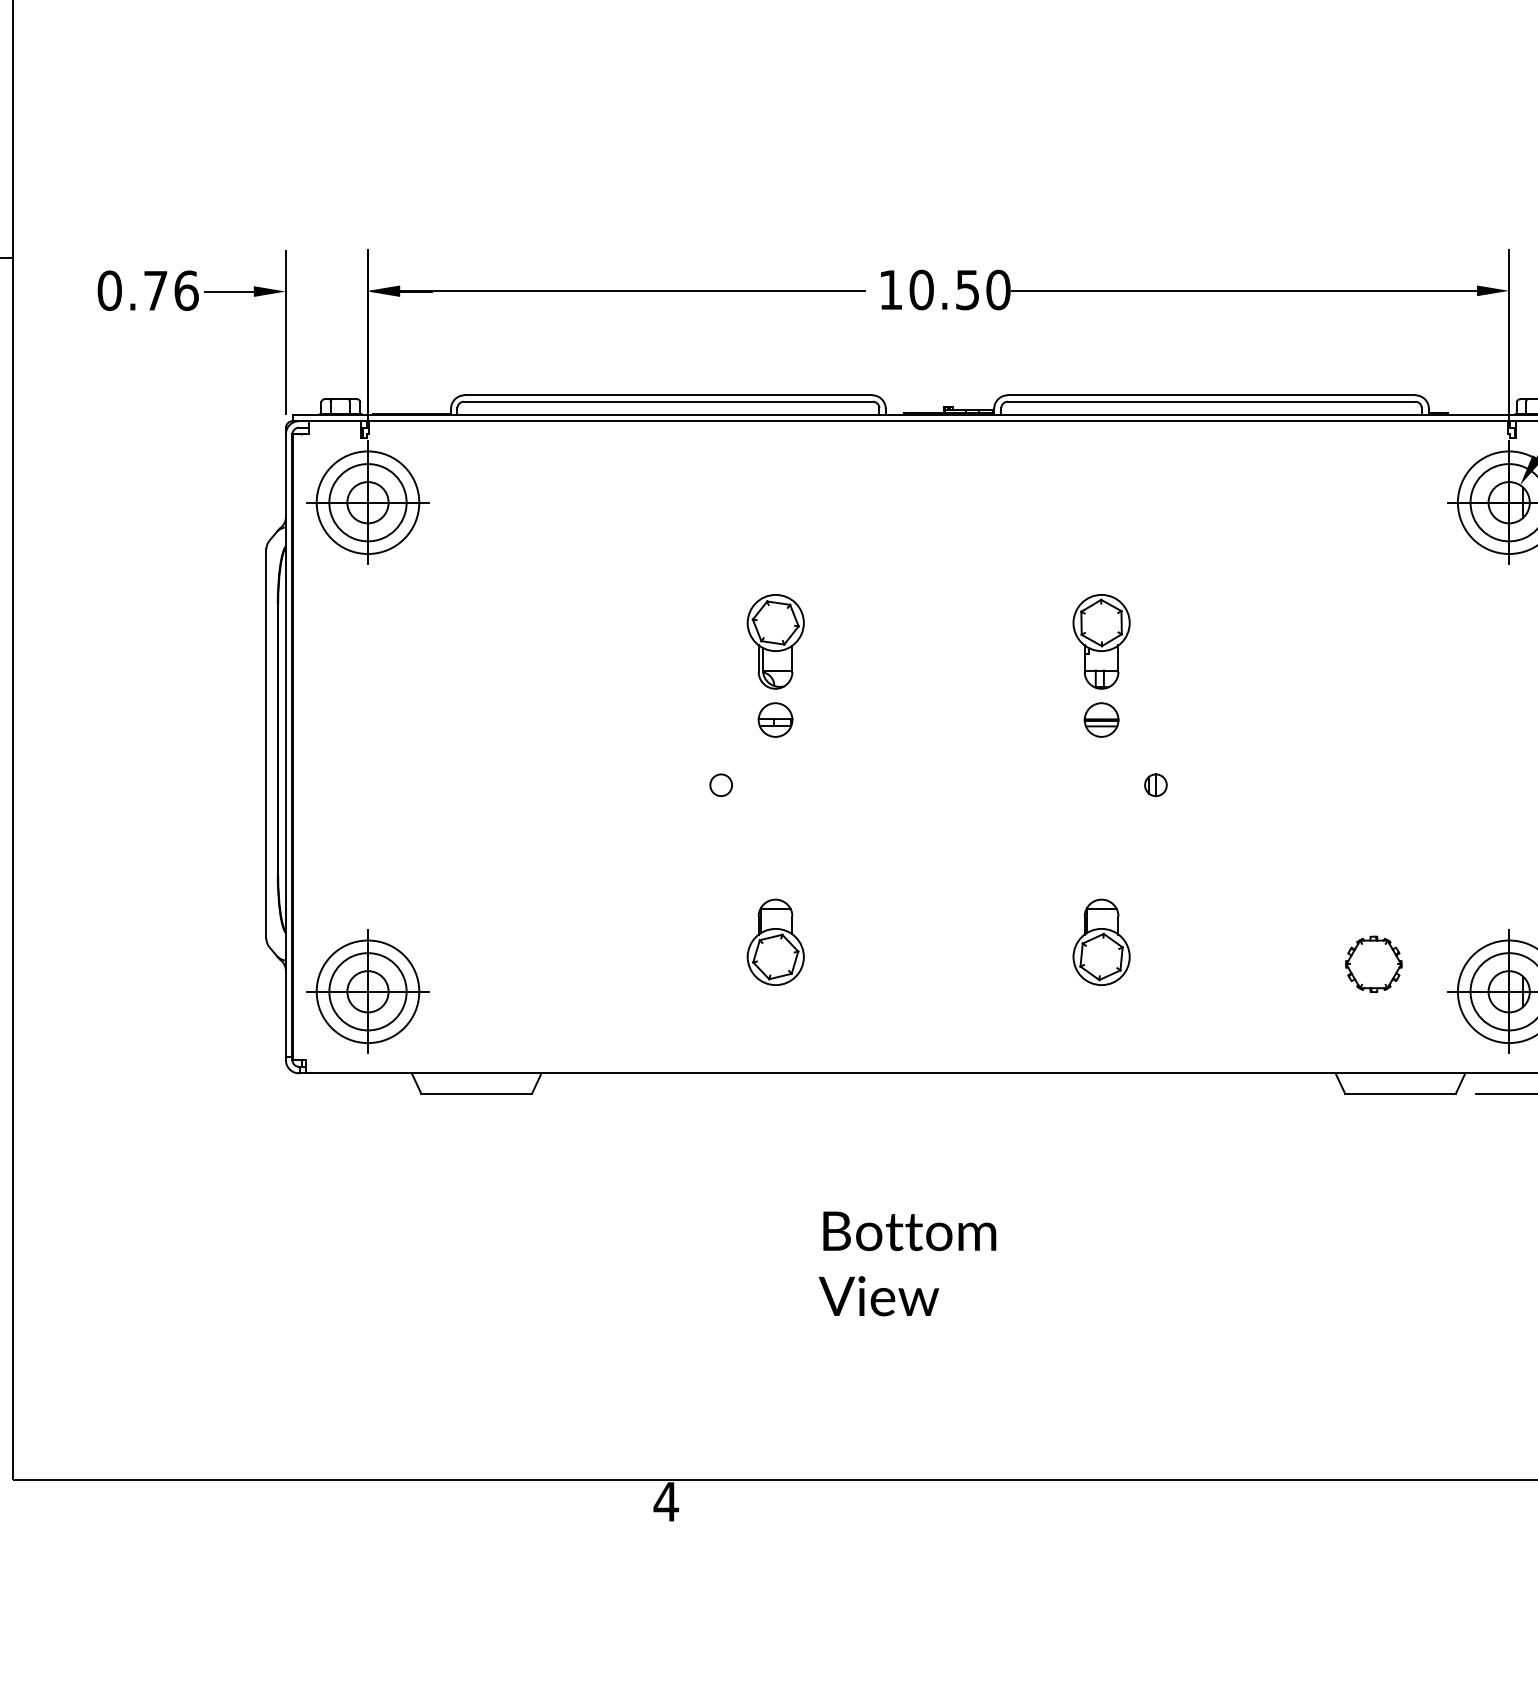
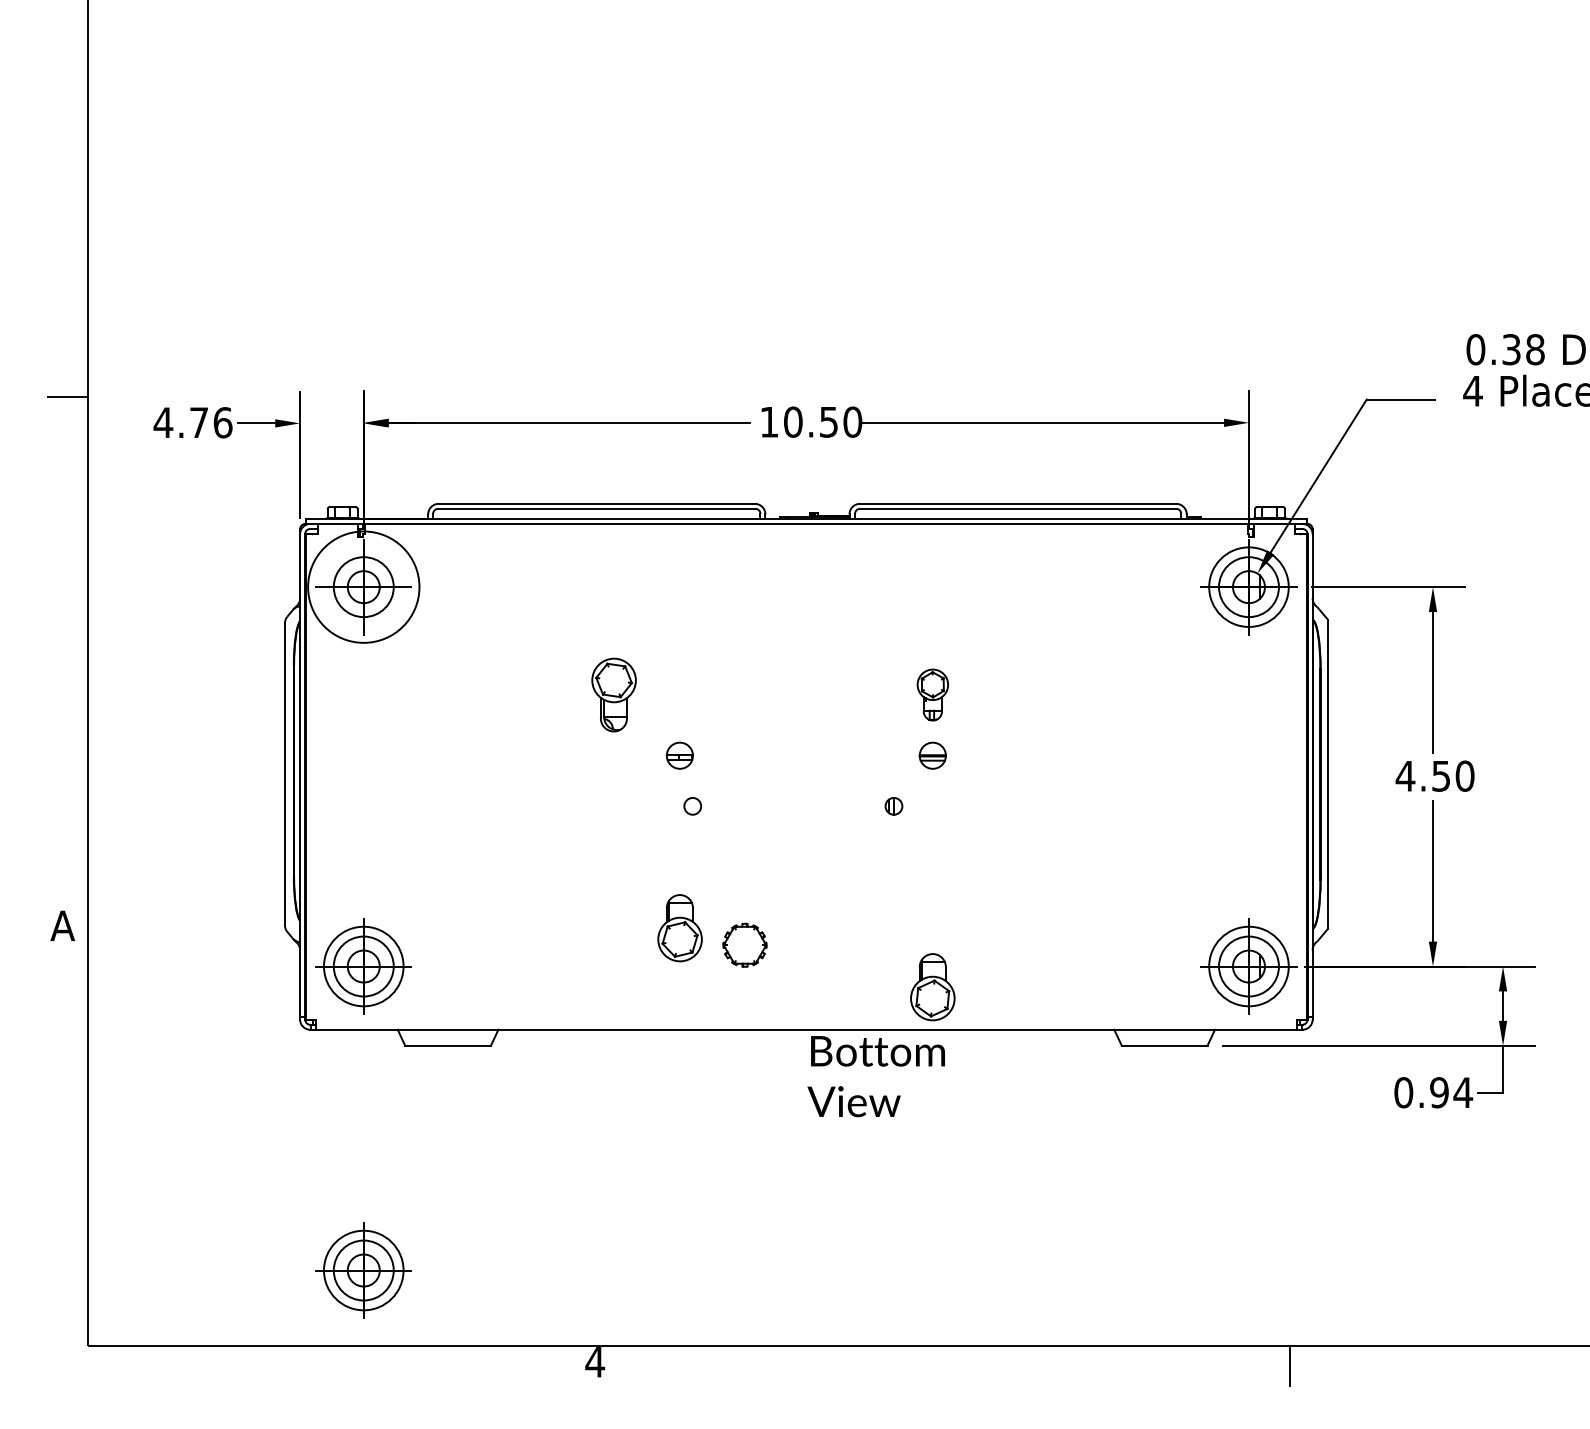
text: (109, 290) -> (163, 422), 0.76 -> 4.76
circle: (367, 501) -> (363, 586), size x1.4
part: (775, 641) -> (613, 694), moved
part: (1101, 641) -> (932, 694), size x0.7
circle: (720, 785) -> (692, 806), moved
part: (1155, 785) -> (893, 806), moved
part: (1101, 942) -> (932, 987), moved
part: (1373, 963) -> (744, 944), moved
text: (906, 1263) -> (875, 1076), moved
part: (367, 1383) -> (363, 1270), added

